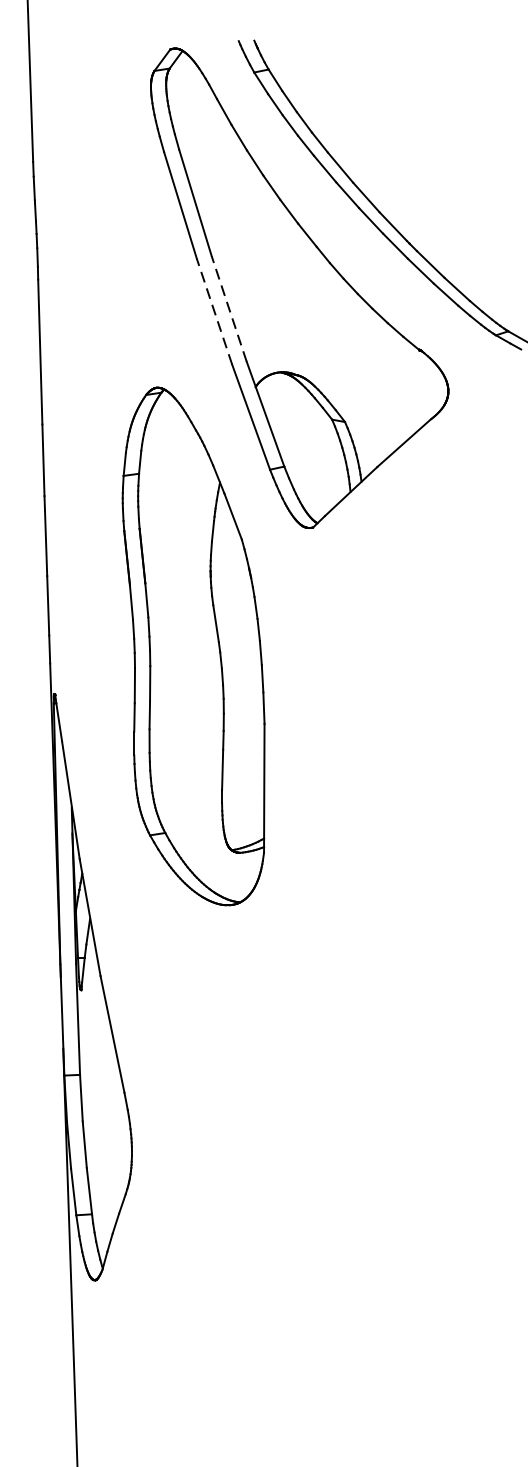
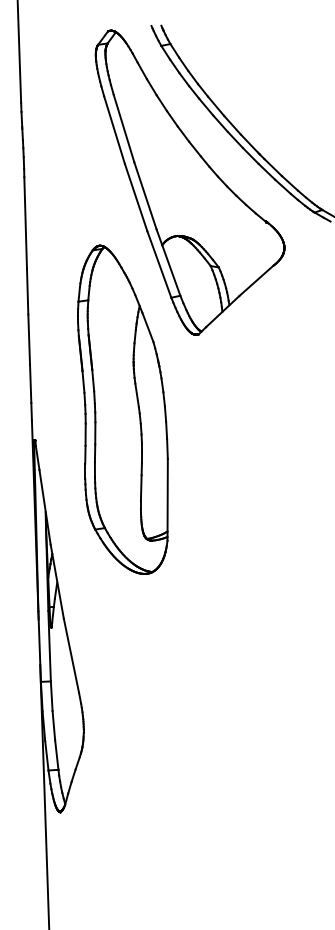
line: (229, 308) -> (145, 195), dashed -> solid
line: (213, 311) -> (135, 197), dashed -> solid

